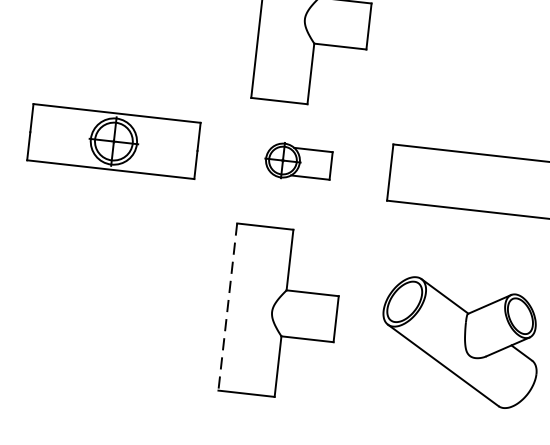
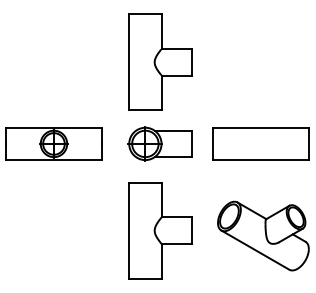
part: (297, 161) -> (159, 143), size x1.67
line: (228, 308) -> (129, 231), dashed -> solid

